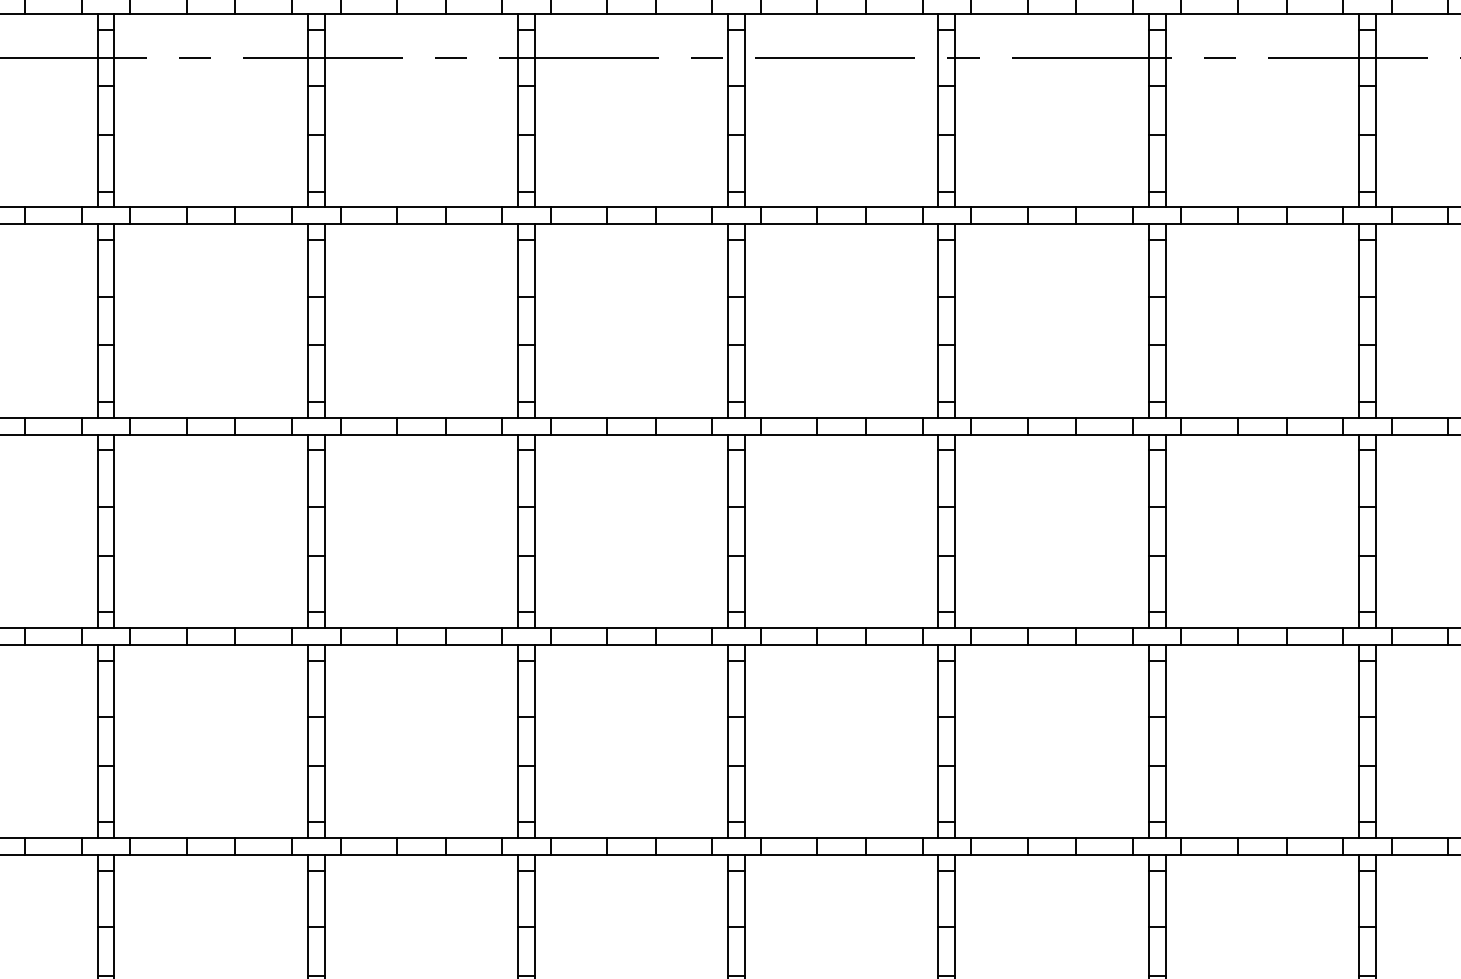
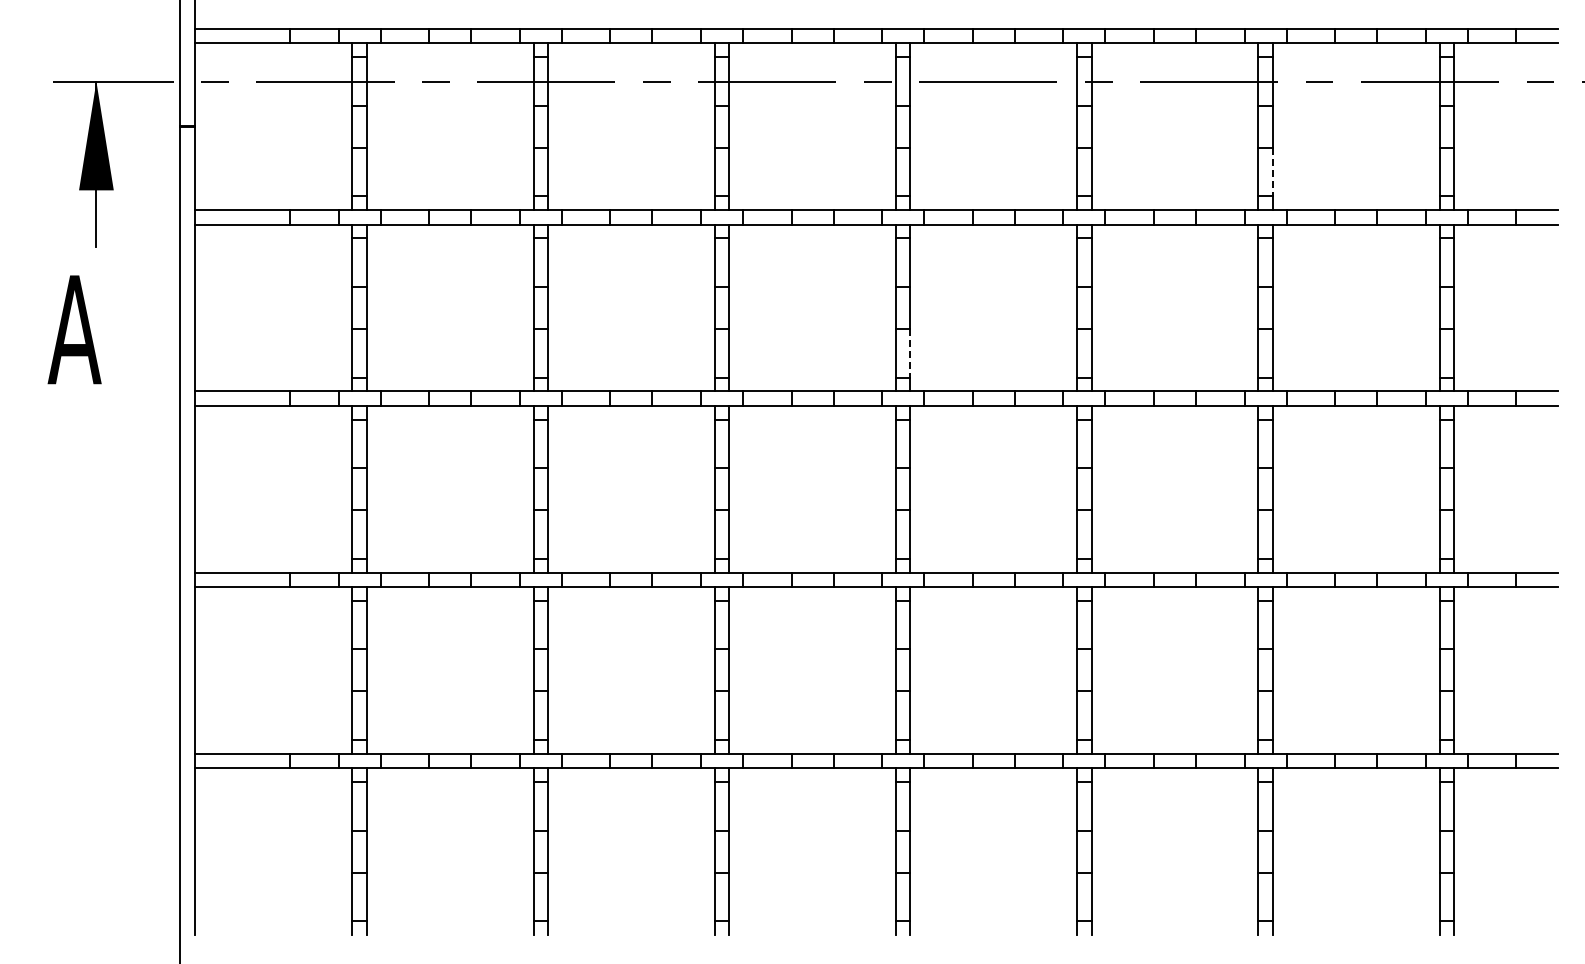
line: (1165, 163) -> (1272, 172), solid -> dashed
line: (745, 373) -> (910, 353), solid -> dashed

